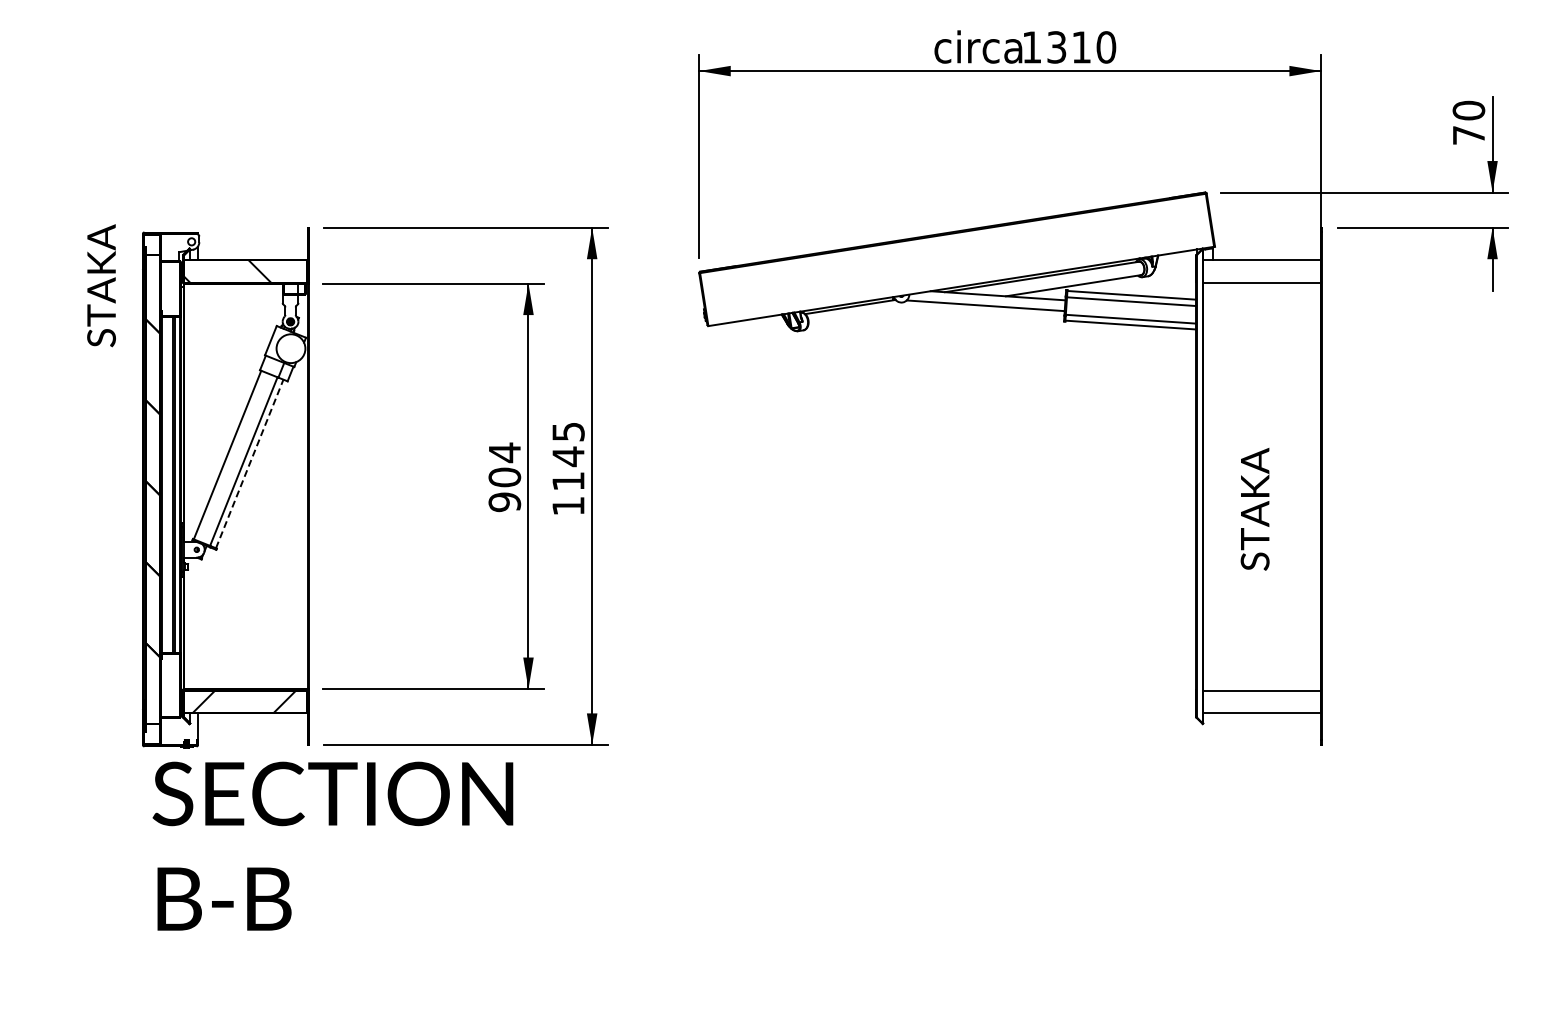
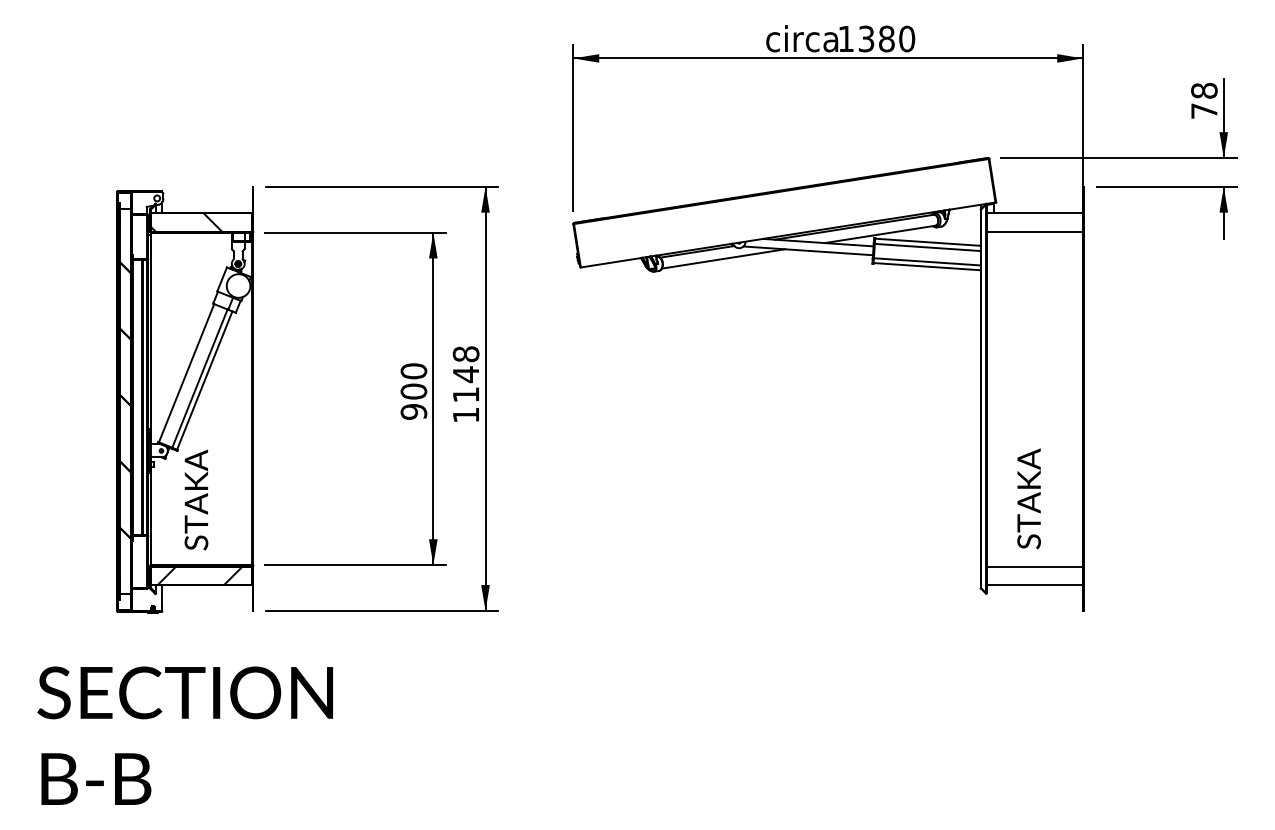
text: (1081, 47) -> (886, 39), 1310 -> 1380
text: (1468, 110) -> (1204, 90), 70 -> 78
text: (101, 285) -> (196, 499), moved
line: (882, 315) -> (723, 258), added
text: (568, 431) -> (466, 353), 1145 -> 1148
text: (504, 452) -> (413, 371), 904 -> 900
line: (249, 463) -> (204, 380), dashed -> solid
text: (1254, 509) -> (1028, 499), moved
text: (332, 845) -> (184, 735), moved

